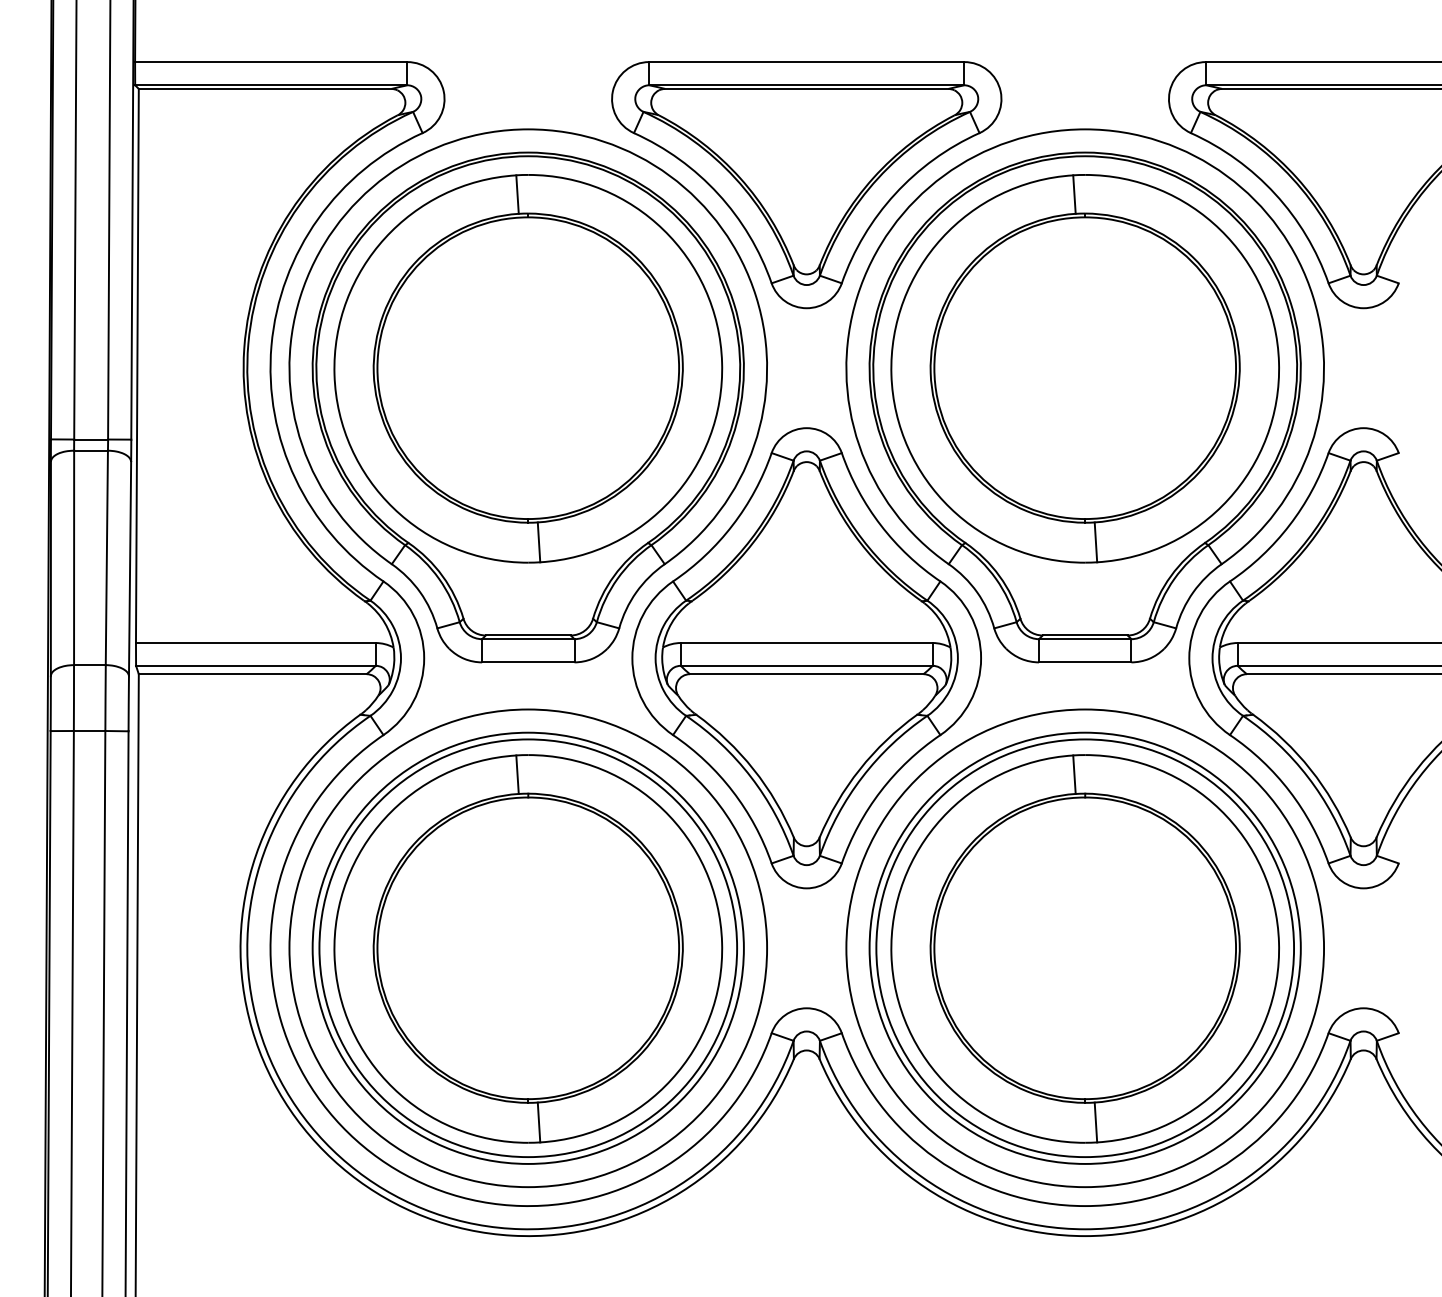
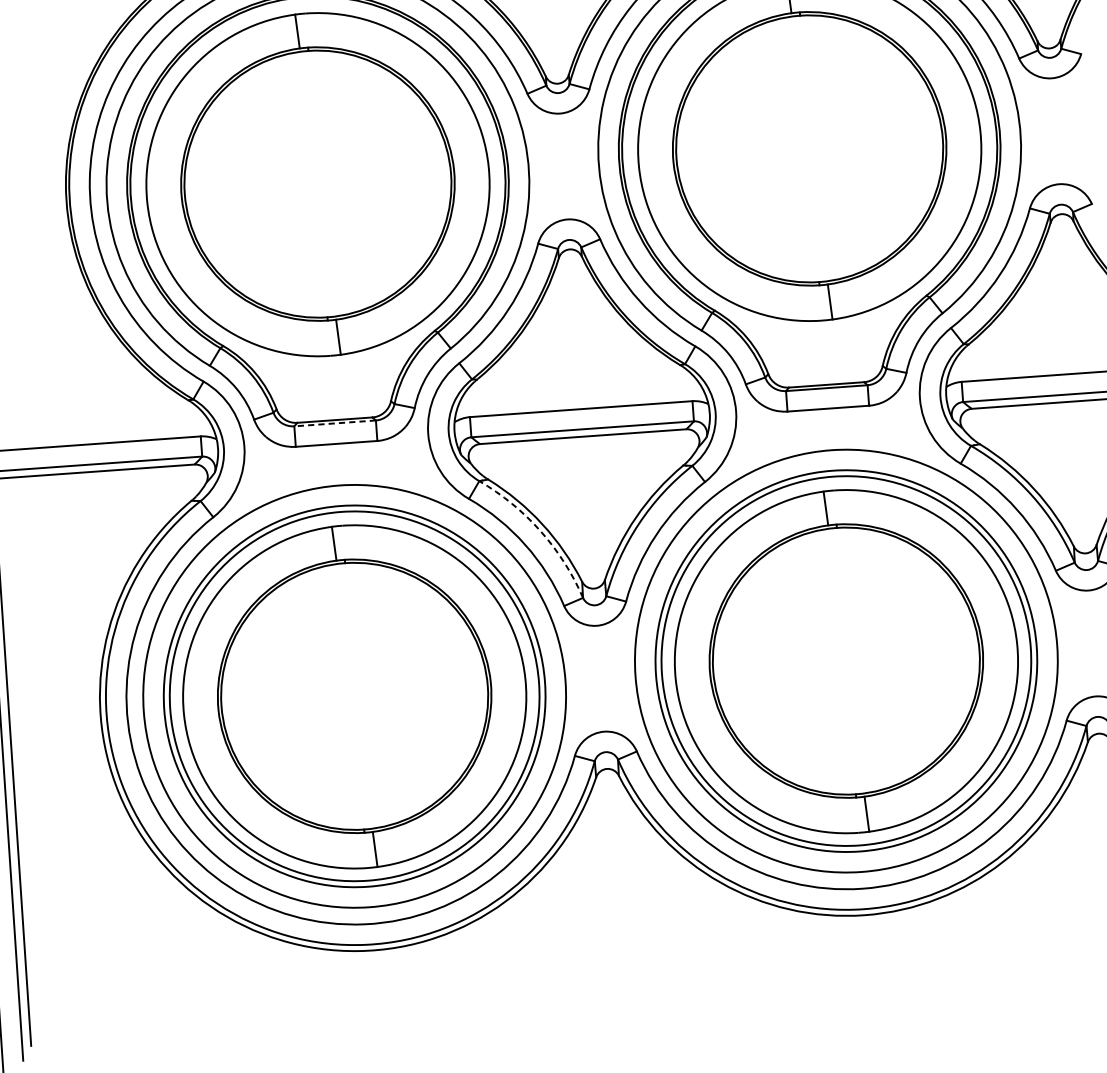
line: (527, 639) -> (334, 423), solid -> dashed
arc: (751, 777) -> (540, 531), solid -> dashed

